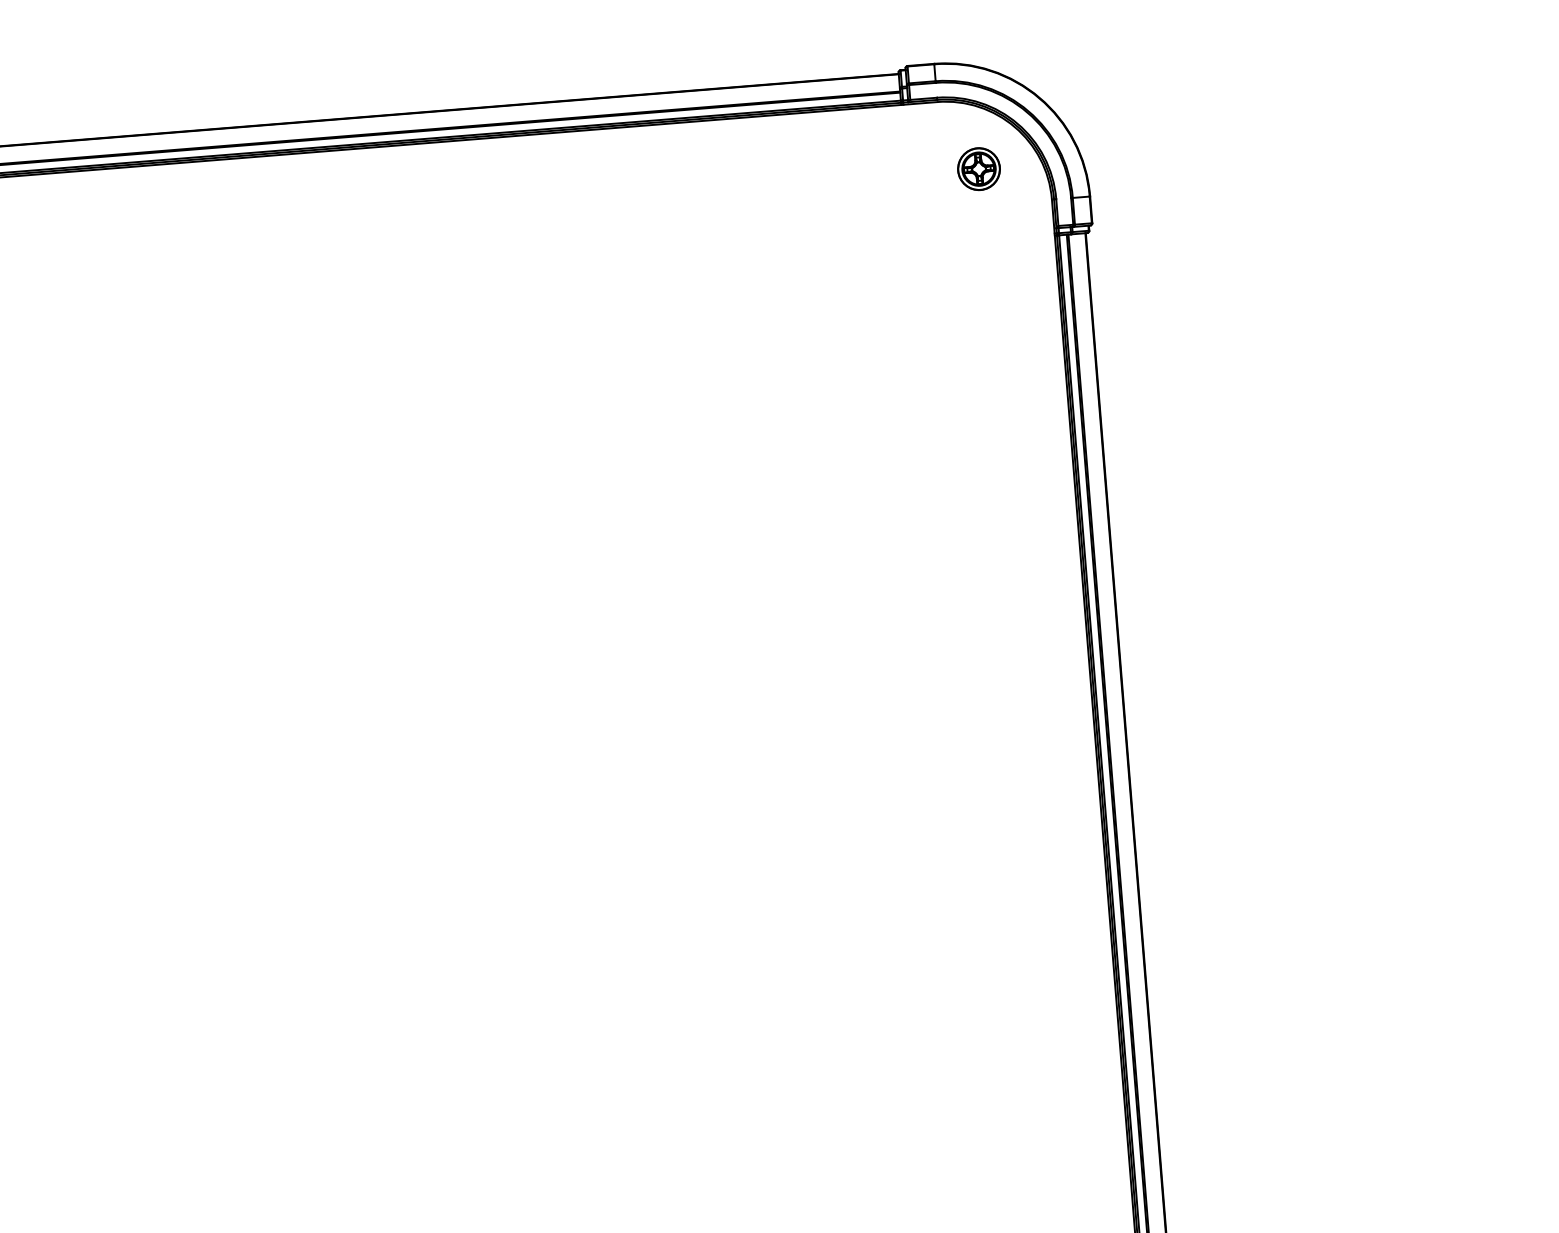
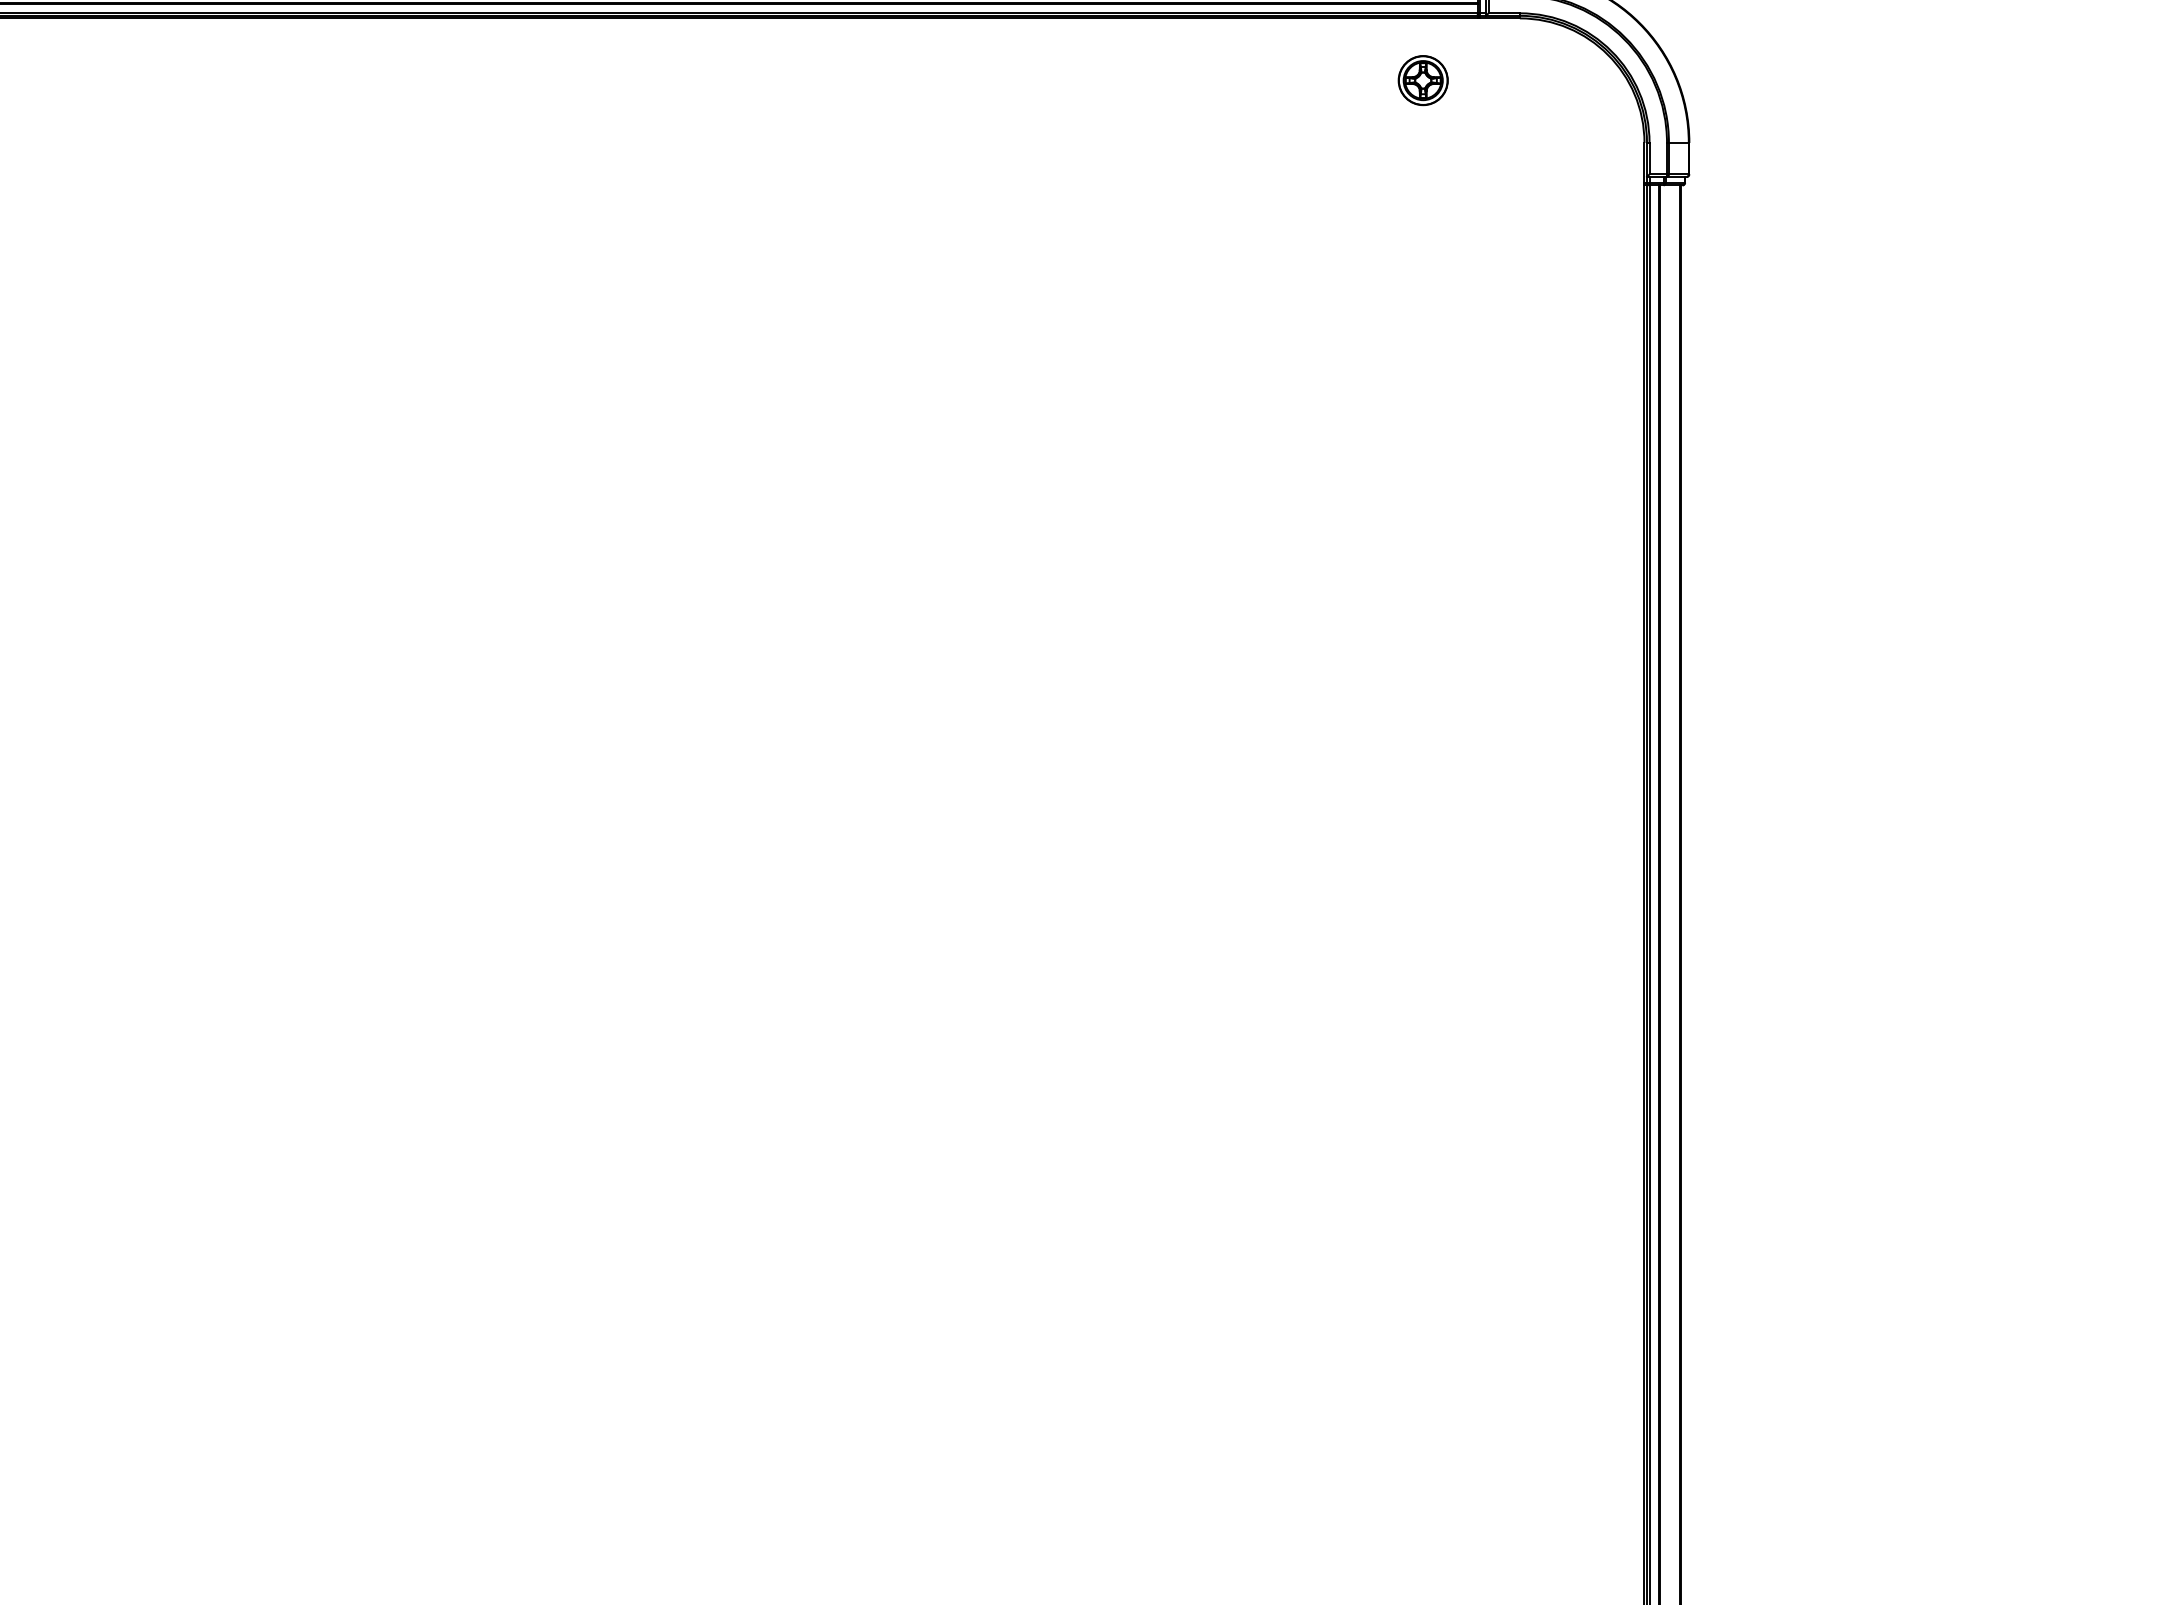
part: (978, 169) -> (1422, 80), moved

